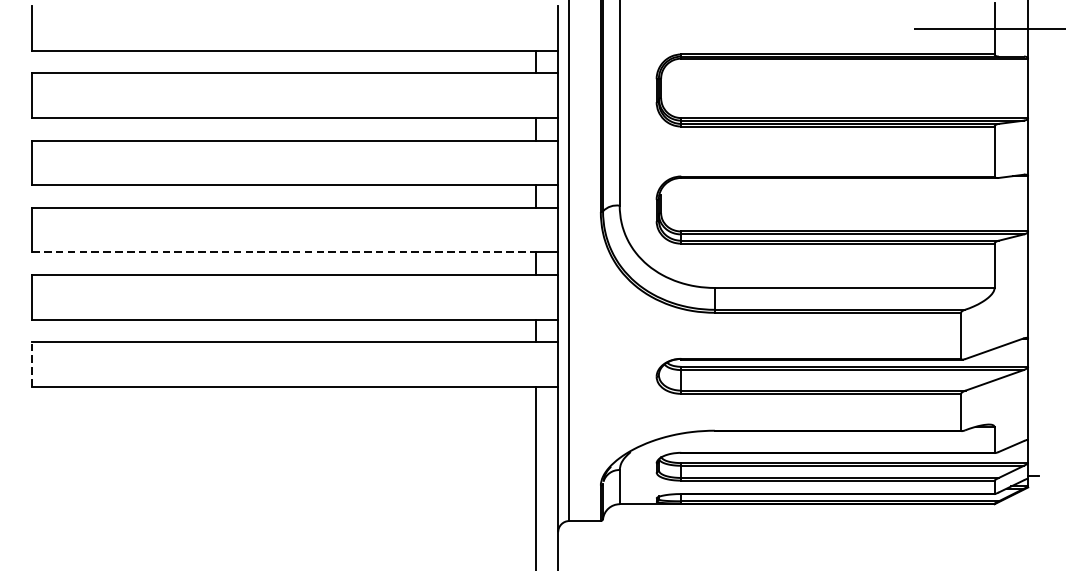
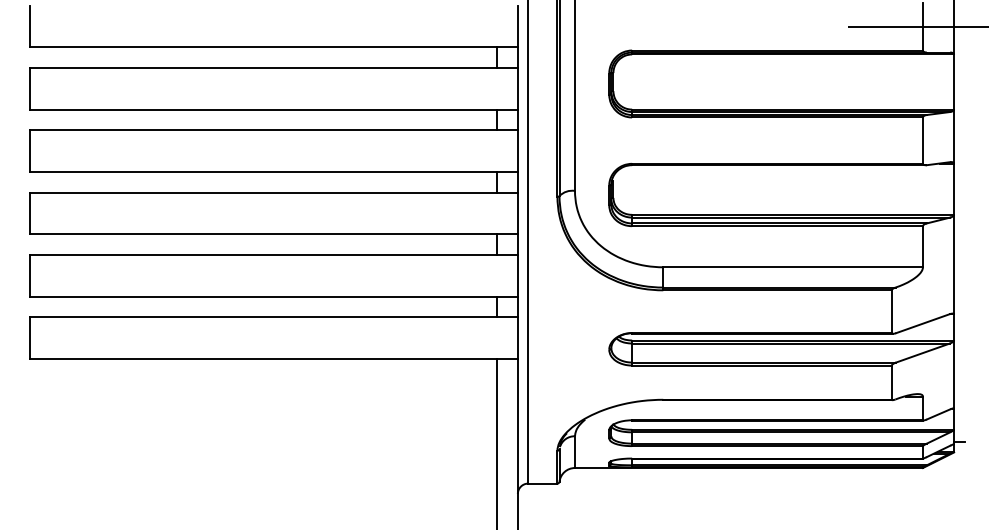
line: (284, 252) -> (263, 234), dashed -> solid
line: (32, 364) -> (29, 338), dashed -> solid

